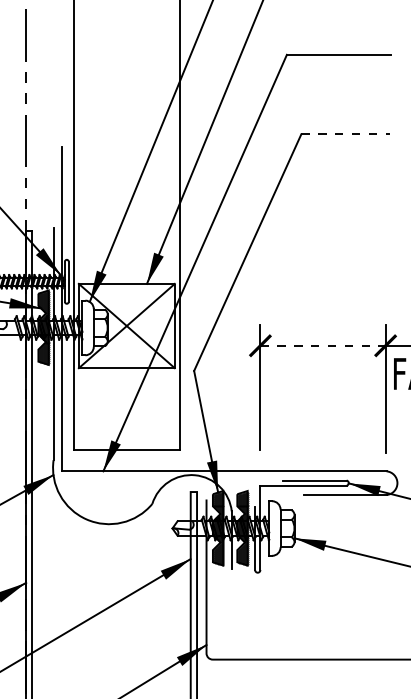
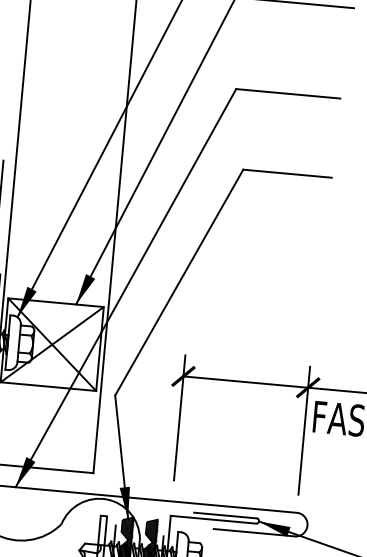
line: (346, 134) -> (288, 173), dashed -> solid
line: (323, 345) -> (246, 381), dashed -> solid

